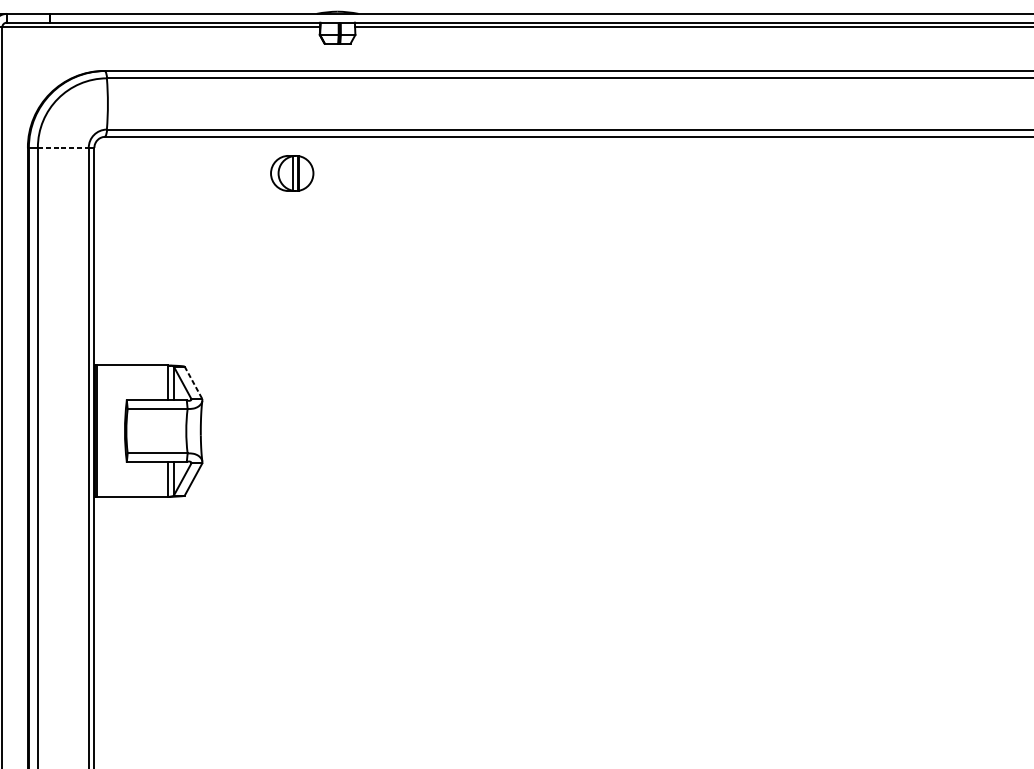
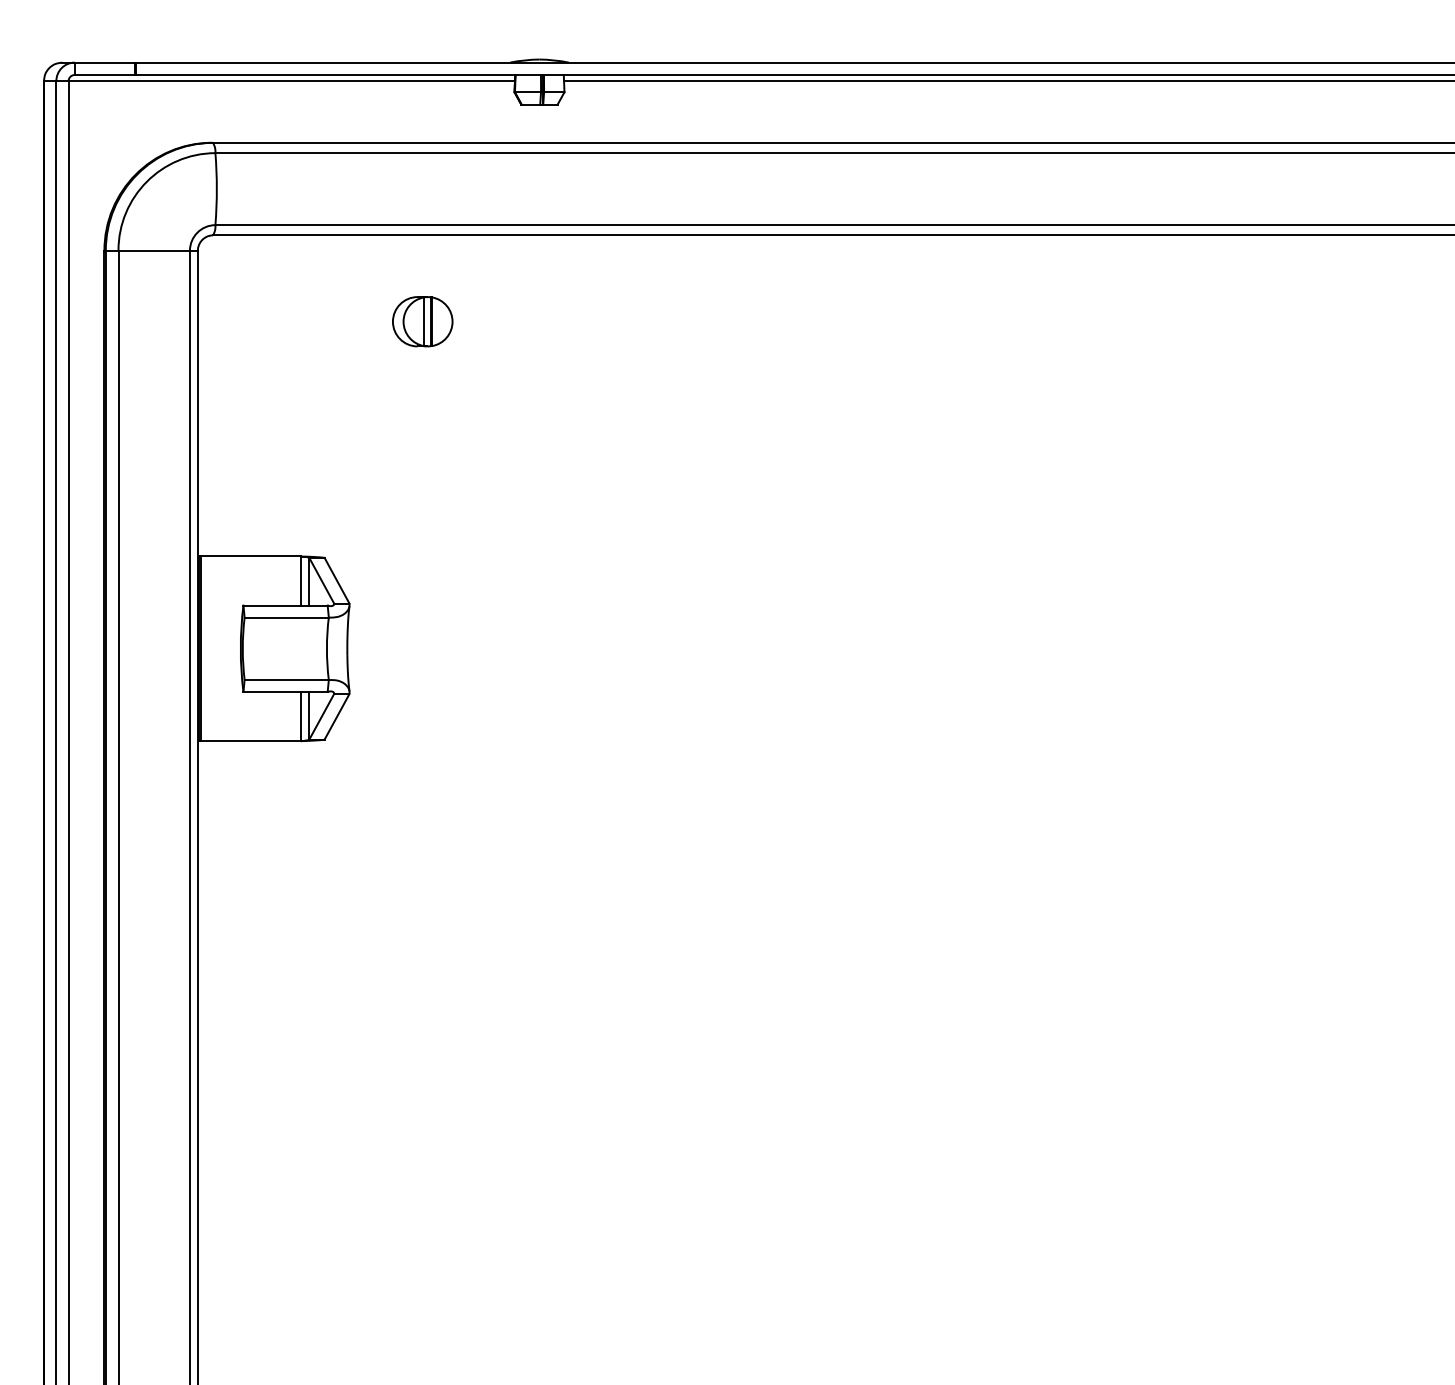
line: (63, 147) -> (154, 250), dashed -> solid
part: (292, 173) -> (422, 321), moved
line: (193, 382) -> (337, 580), dashed -> solid

